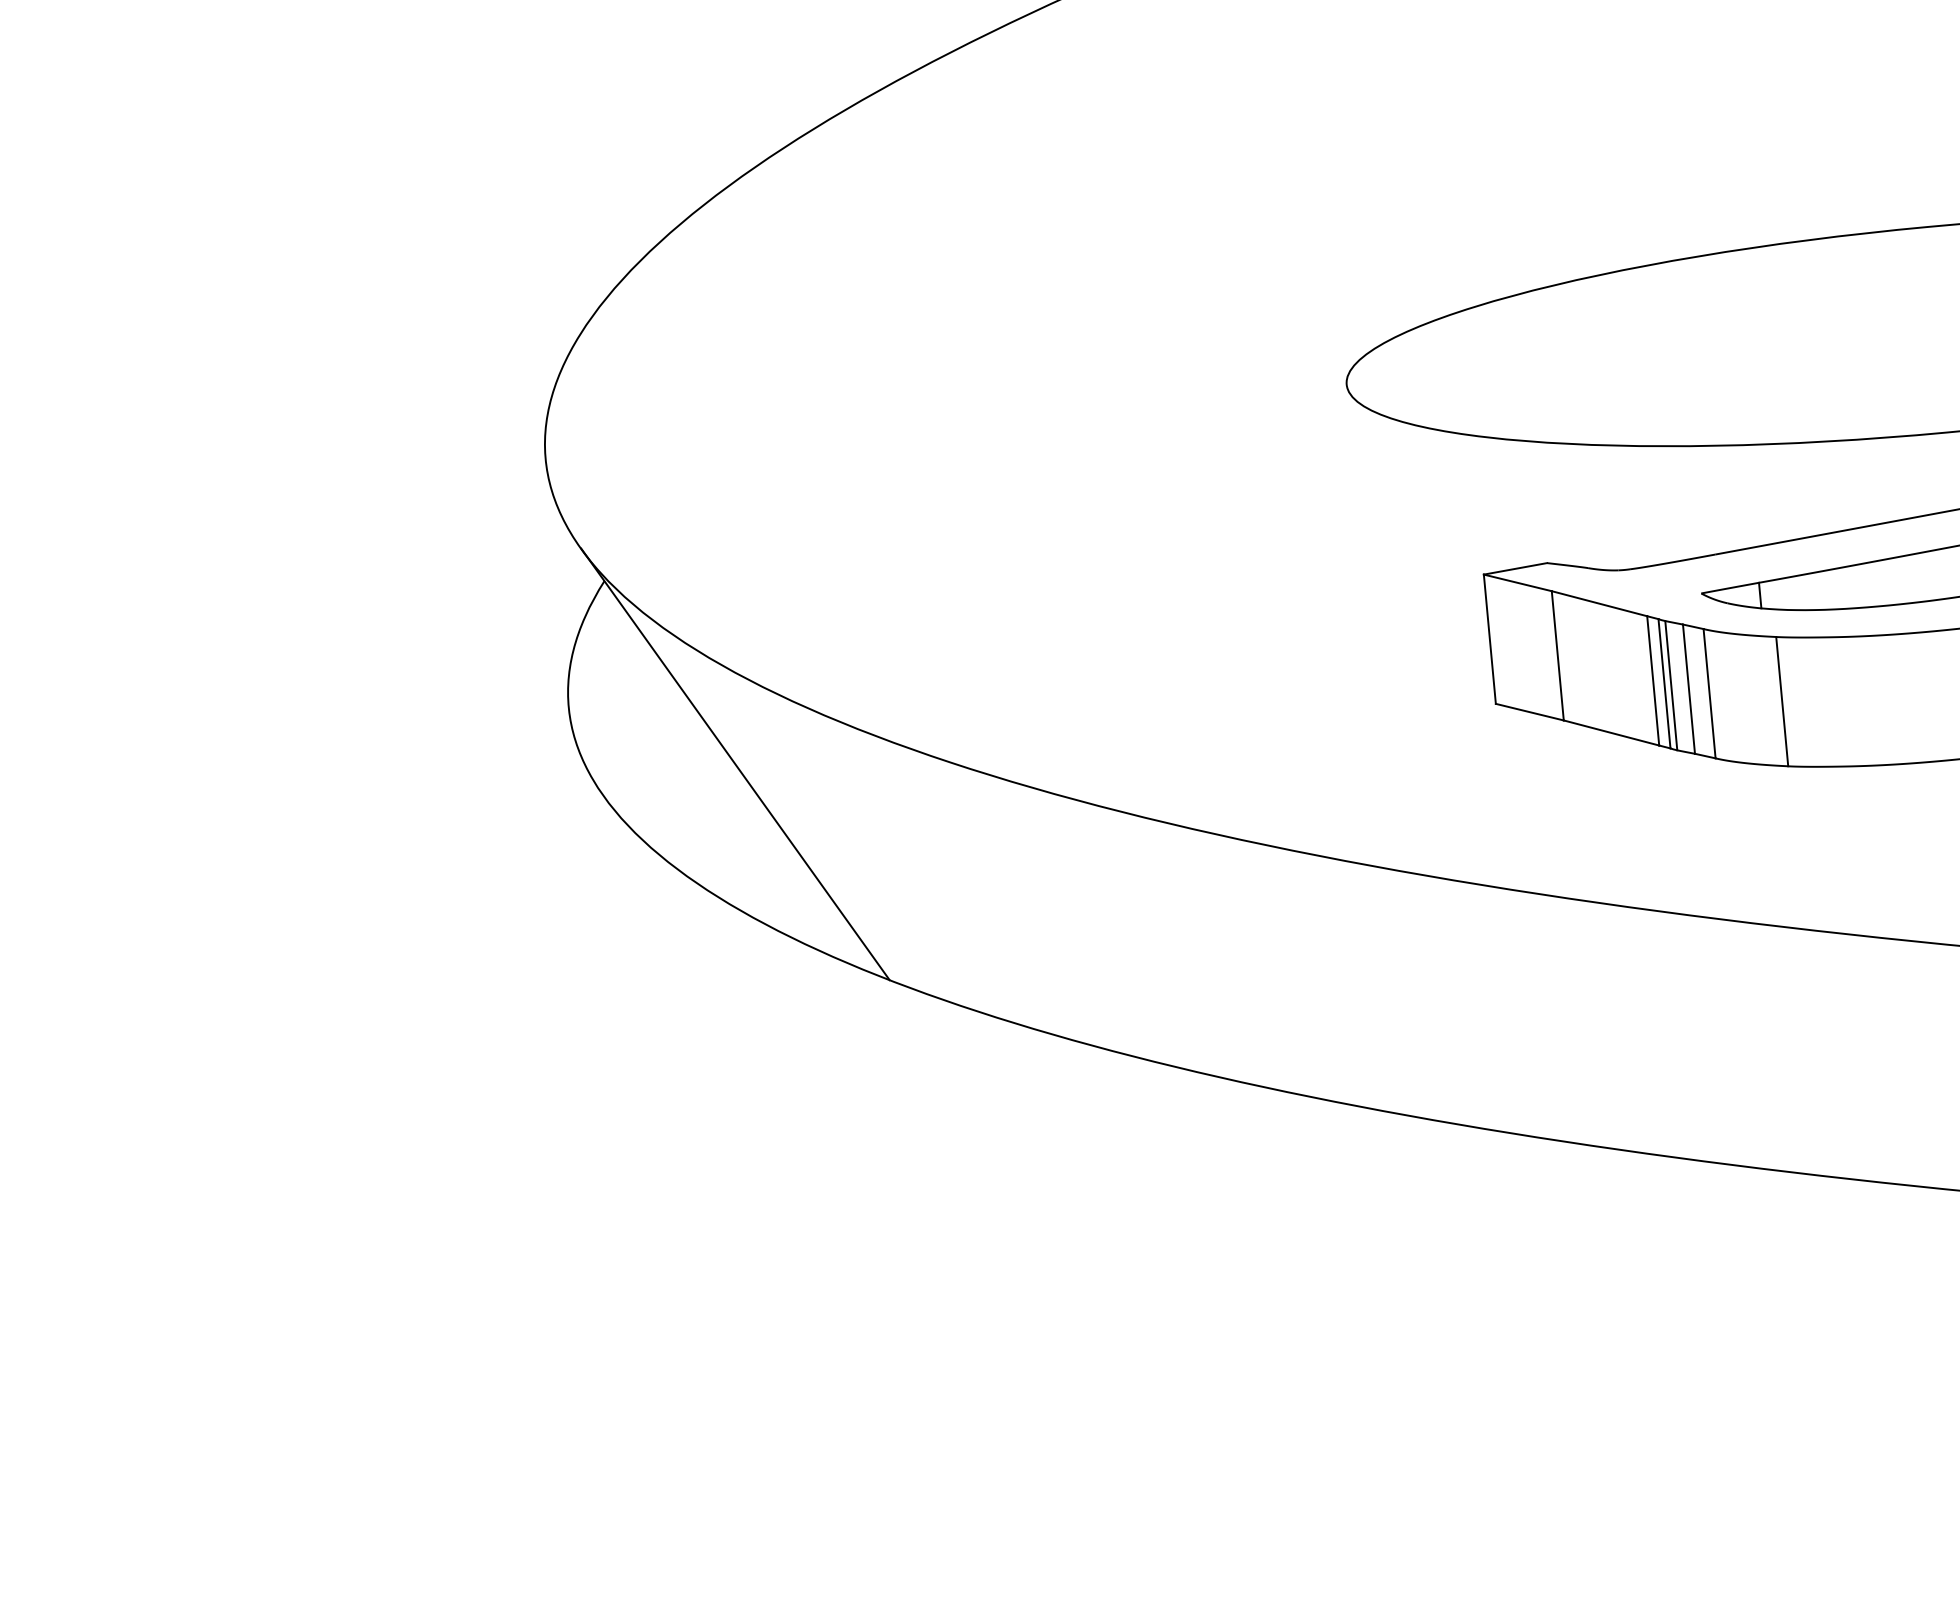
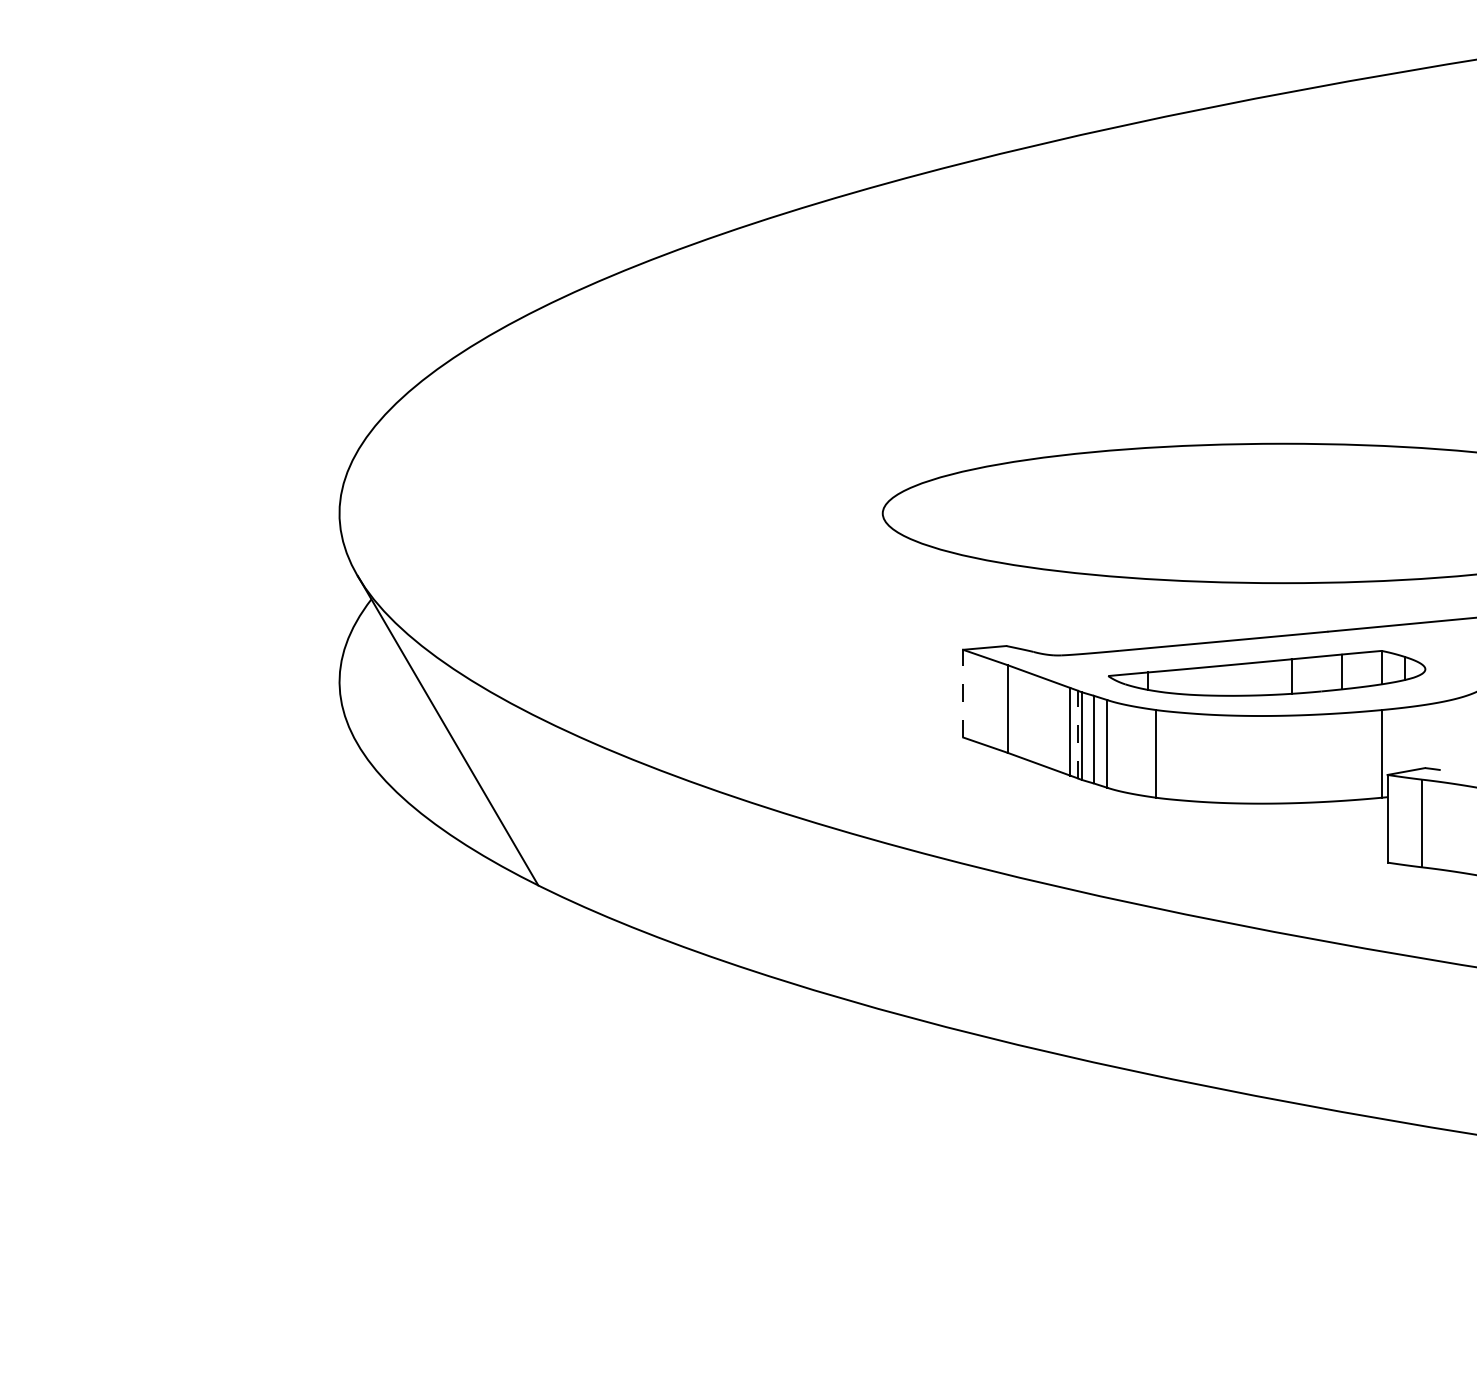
line: (1490, 638) -> (963, 693), solid -> dashed
line: (1664, 683) -> (1077, 734), solid -> dashed

